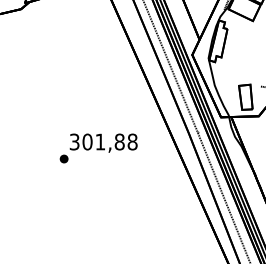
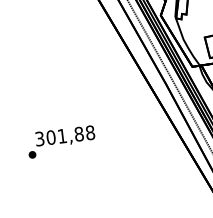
text: (98, 148) -> (61, 142), moved

